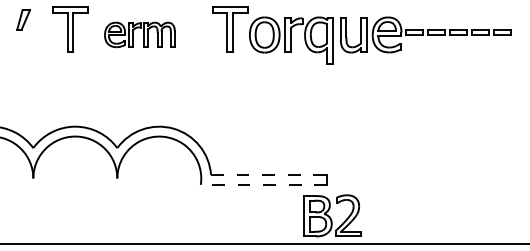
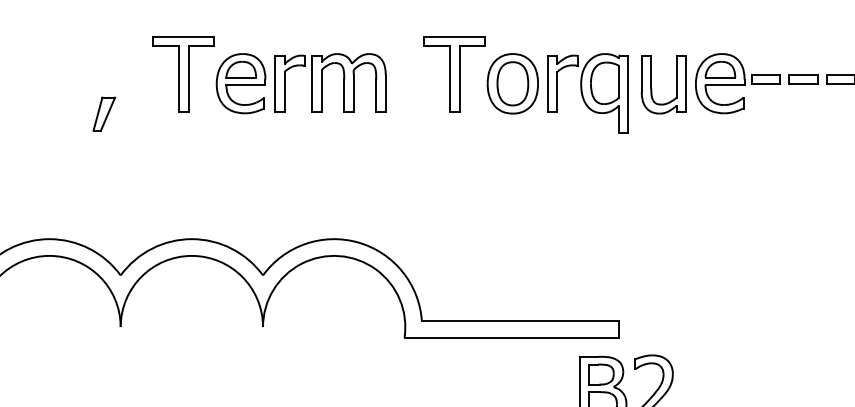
part: (23, 19) -> (104, 113), moved
part: (139, 34) -> (300, 82), size x1.43
line: (269, 175) -> (520, 321), dashed -> solid
line: (263, 184) -> (510, 337), dashed -> solid

